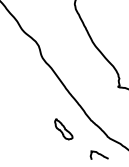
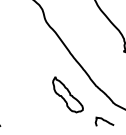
part: (63, 129) -> (67, 95), size x1.67

